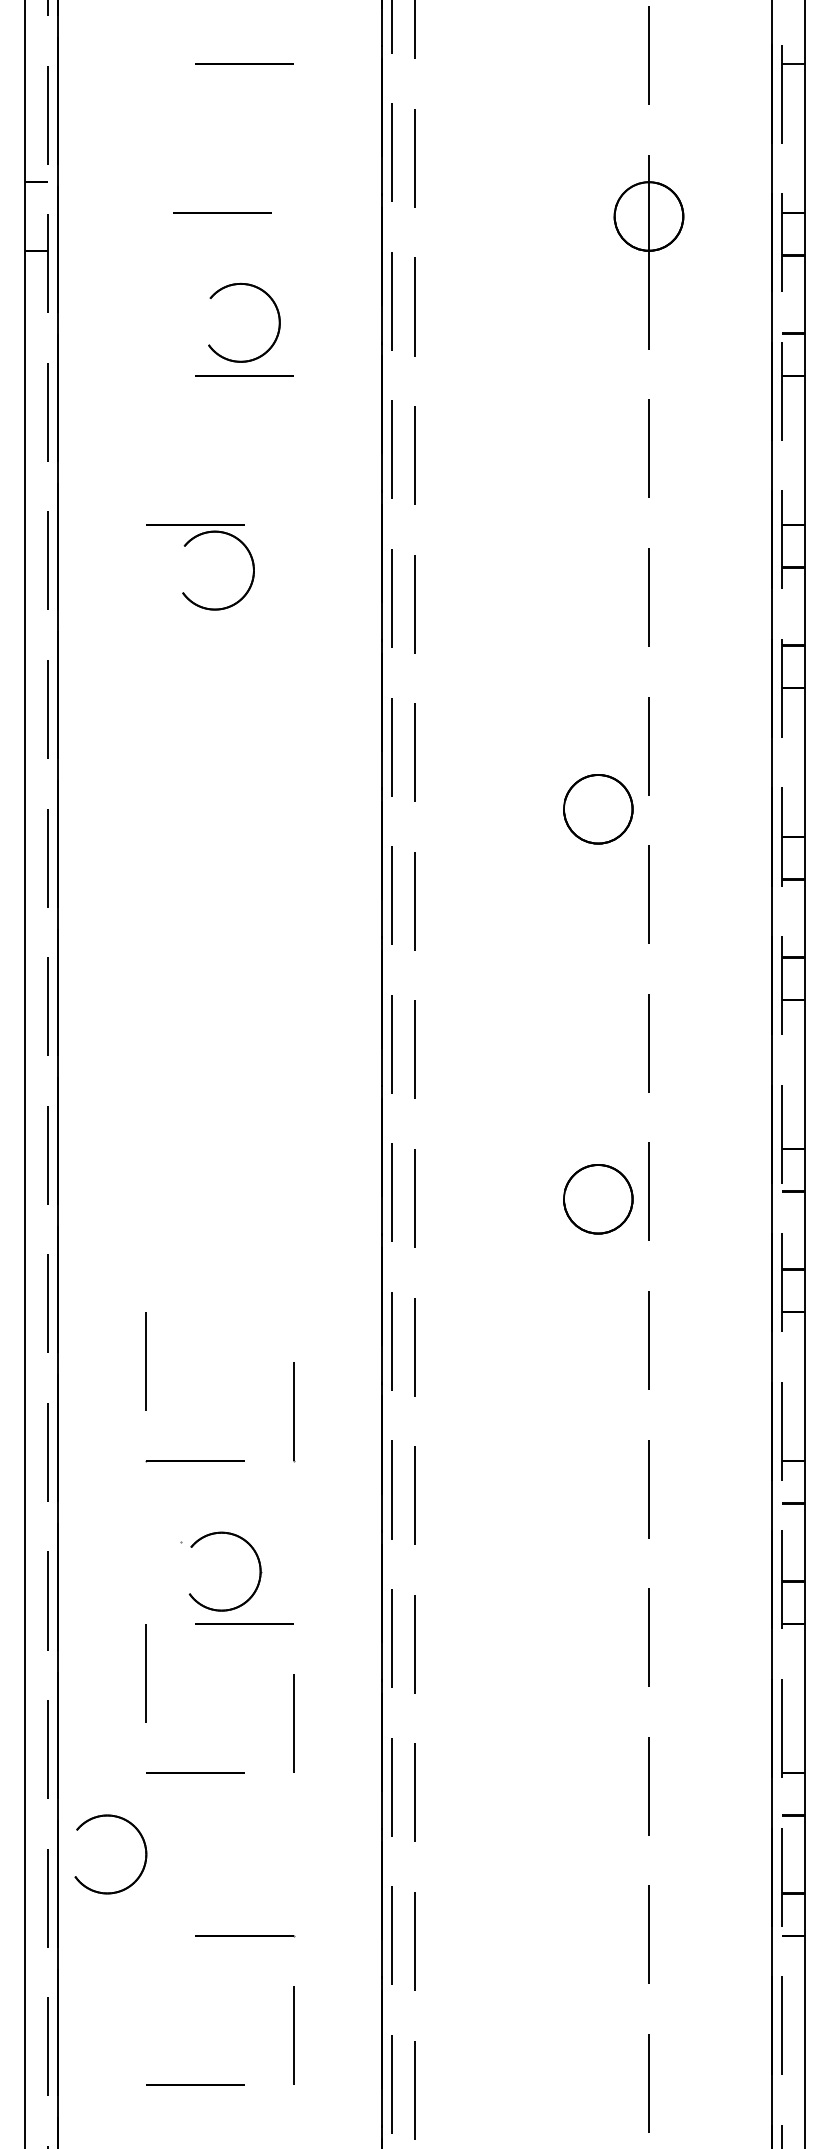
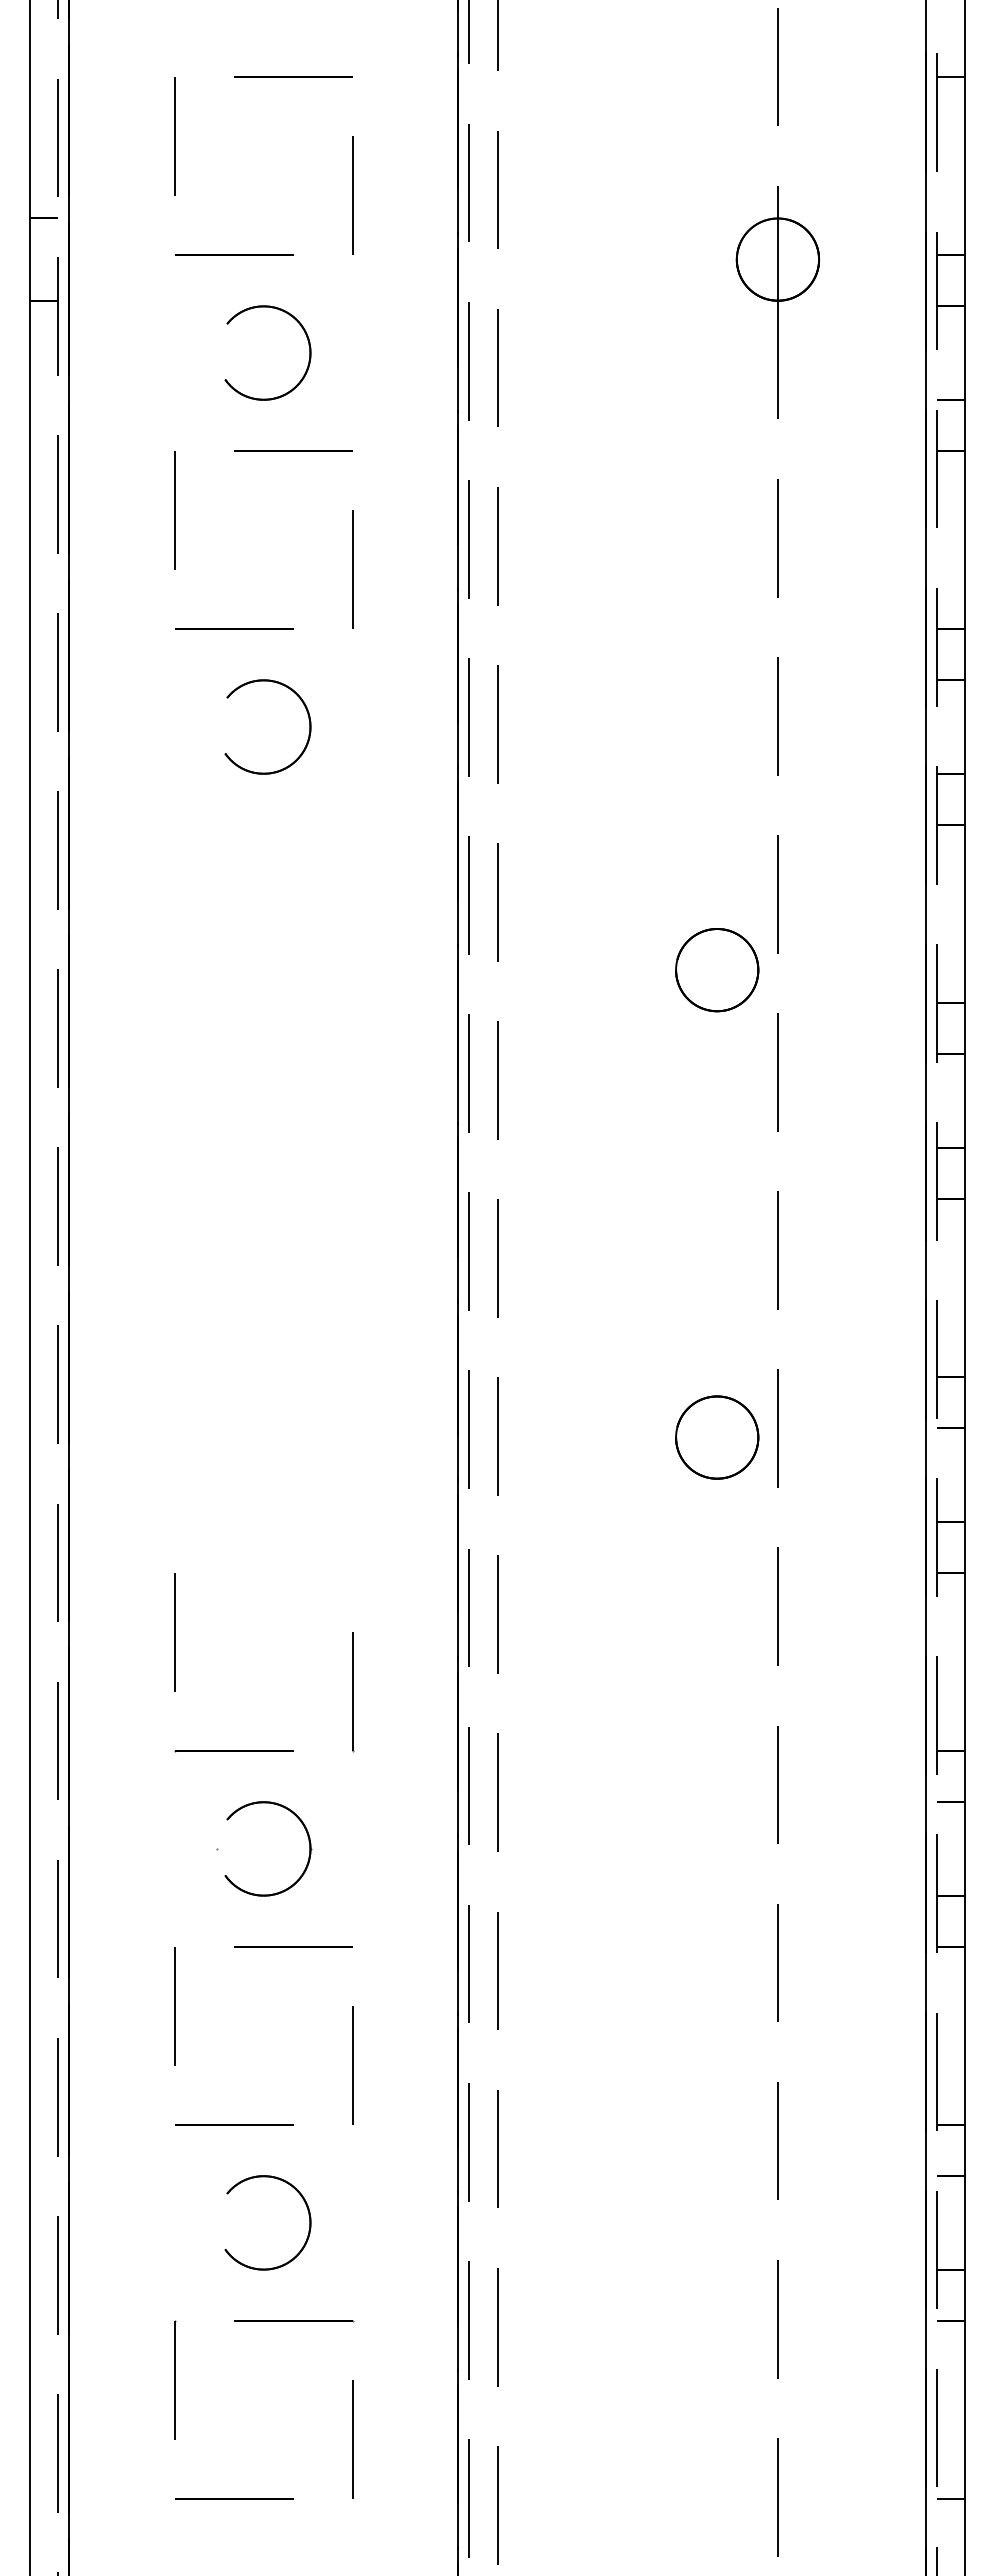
line: (145, 113) -> (174, 136), added
line: (294, 163) -> (352, 195), added
line: (223, 212) -> (234, 254), moved
part: (278, 316) -> (308, 345), moved
line: (145, 425) -> (174, 510), added
line: (294, 475) -> (352, 569), added
part: (252, 564) -> (308, 719), moved
part: (258, 1565) -> (308, 1841), moved
part: (144, 1848) -> (308, 2215), moved
line: (146, 1985) -> (175, 2379), added
line: (792, 2084) -> (950, 2498), added

